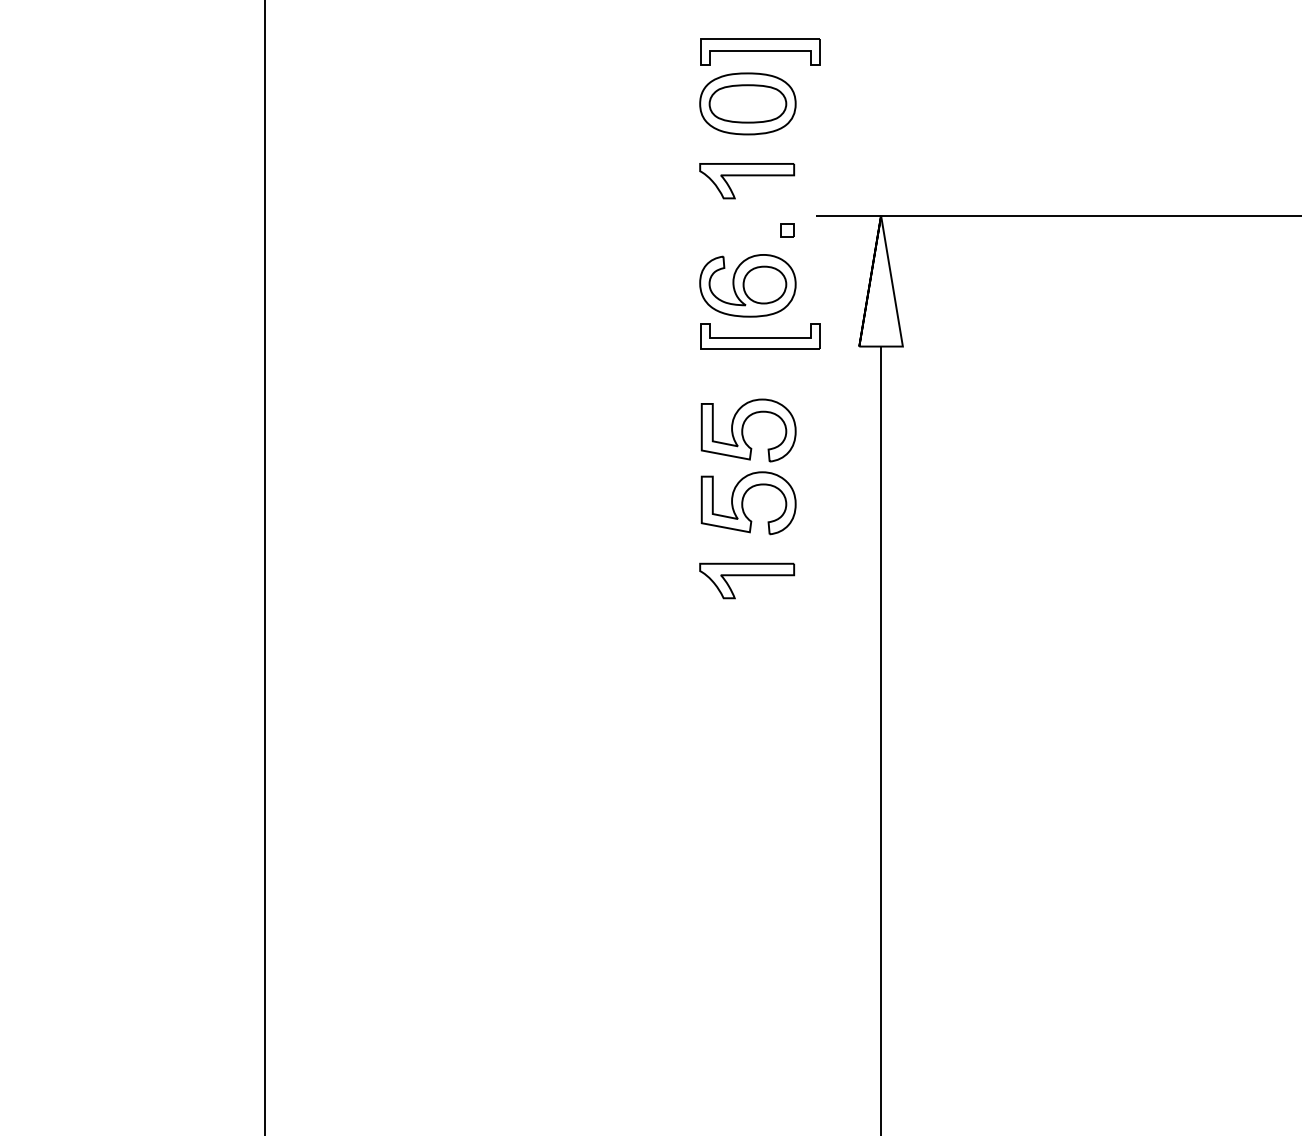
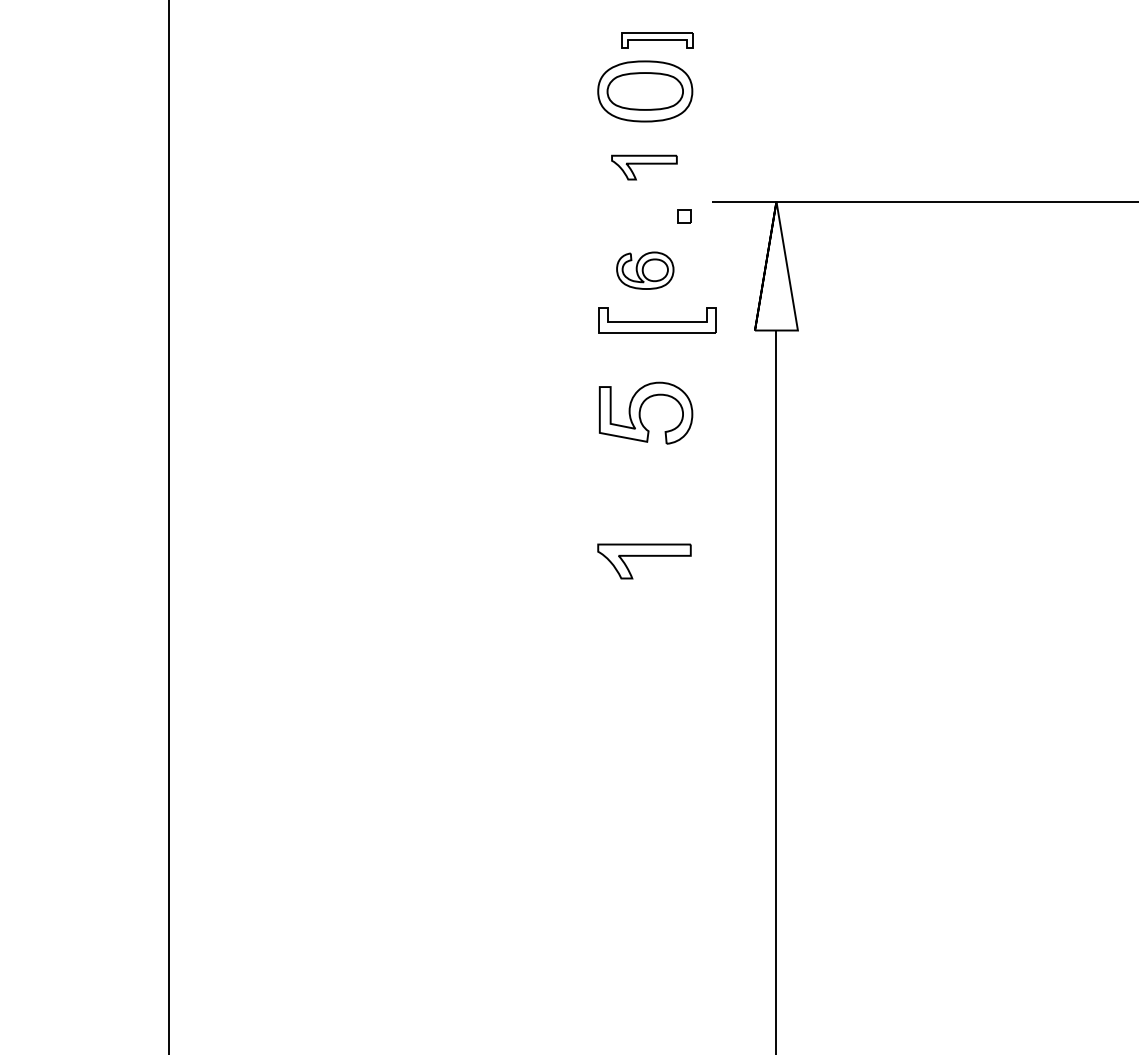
part: (760, 51) -> (657, 39), size x0.6
part: (746, 181) -> (643, 167), size x0.7
part: (747, 285) -> (644, 270), size x0.6
part: (748, 503) -> (645, 485), removed

